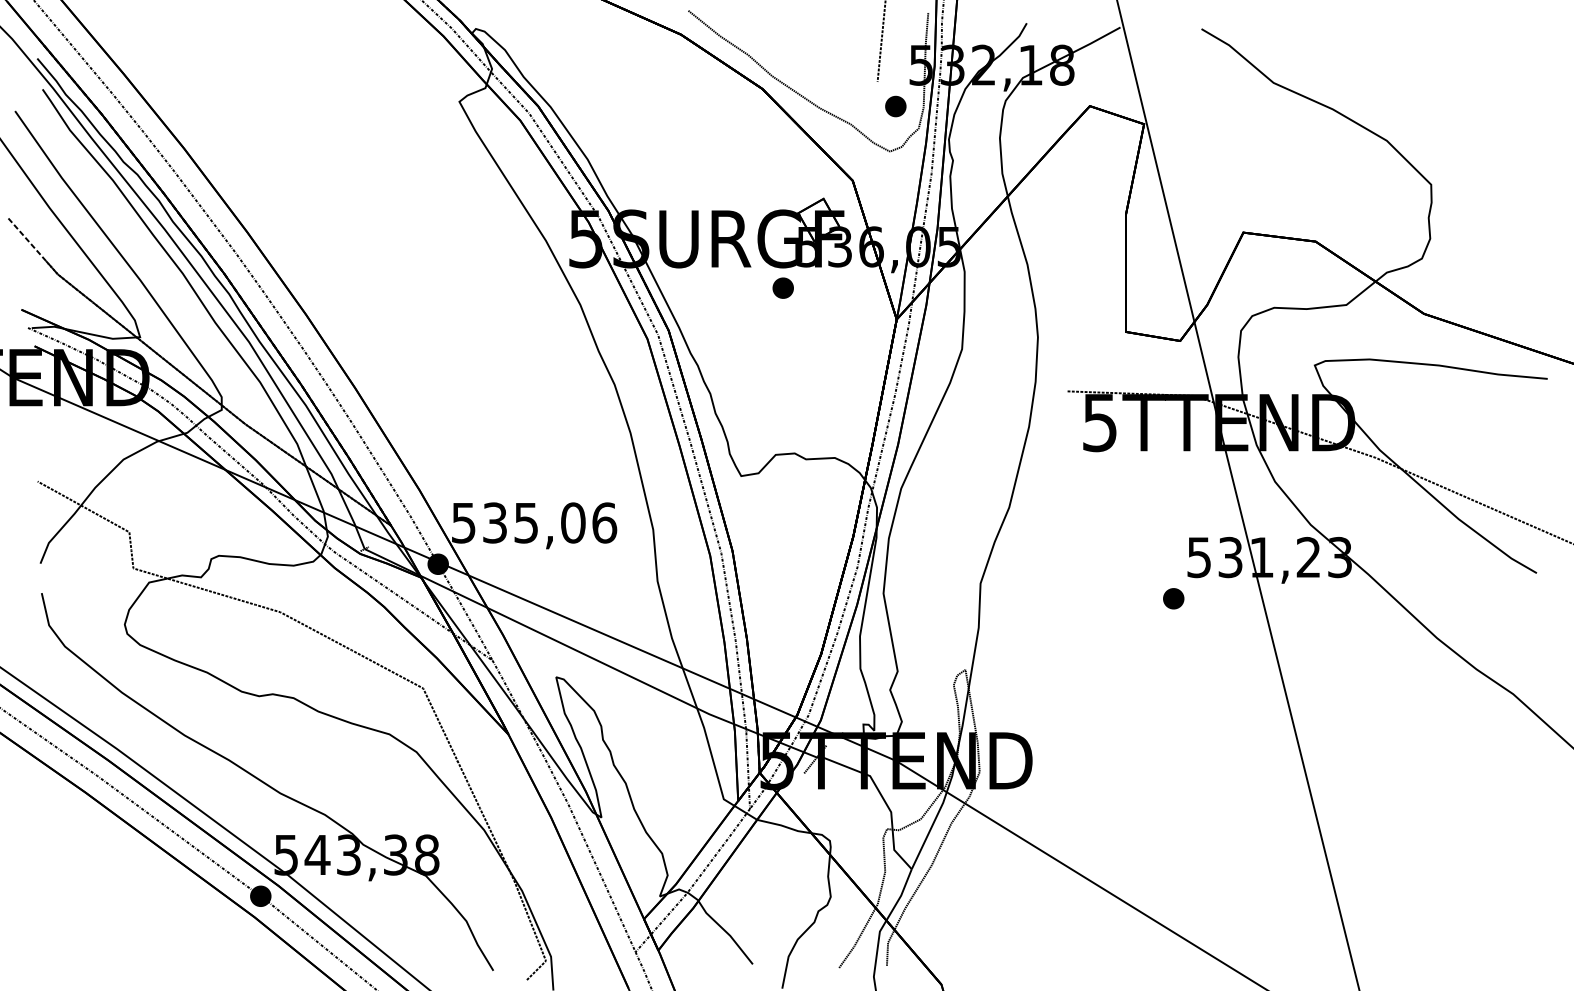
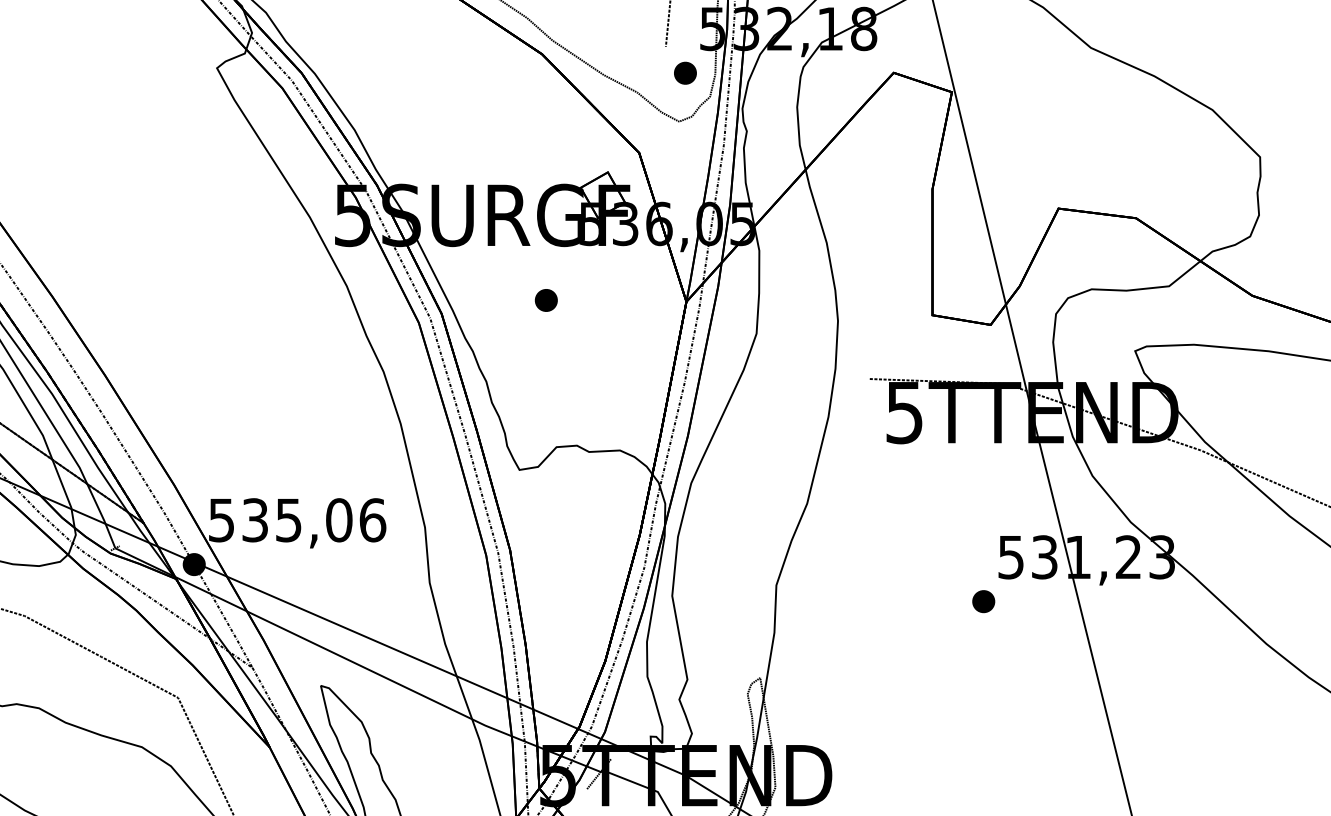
part: (782, 287) -> (545, 299), moved

